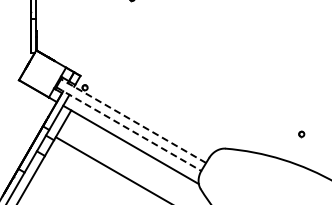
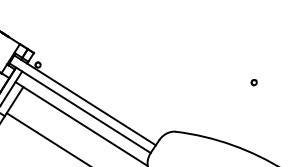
line: (133, 121) -> (85, 100), dashed -> solid
line: (128, 129) -> (79, 108), dashed -> solid
part: (301, 134) -> (253, 82), moved

